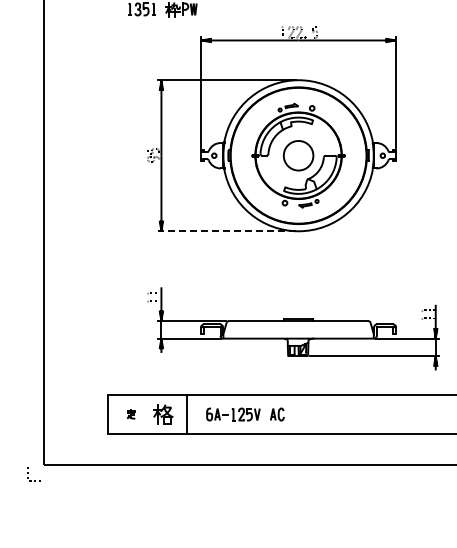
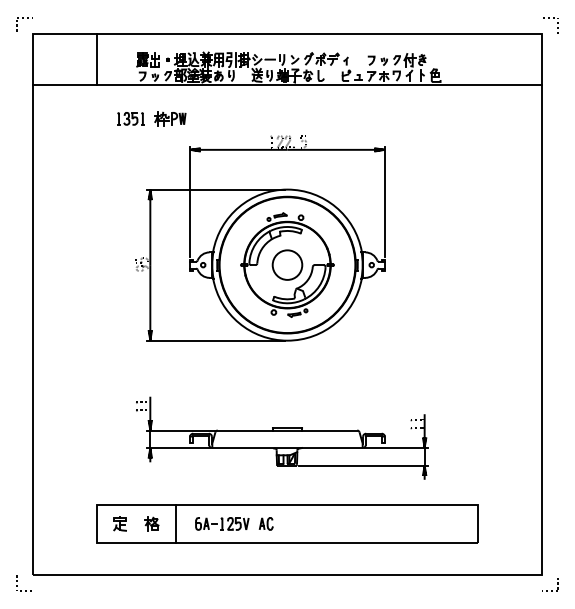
line: (227, 231) -> (216, 340), dashed -> solid
part: (130, 414) -> (119, 523), size x1.67
part: (162, 414) -> (151, 523), size x0.71

